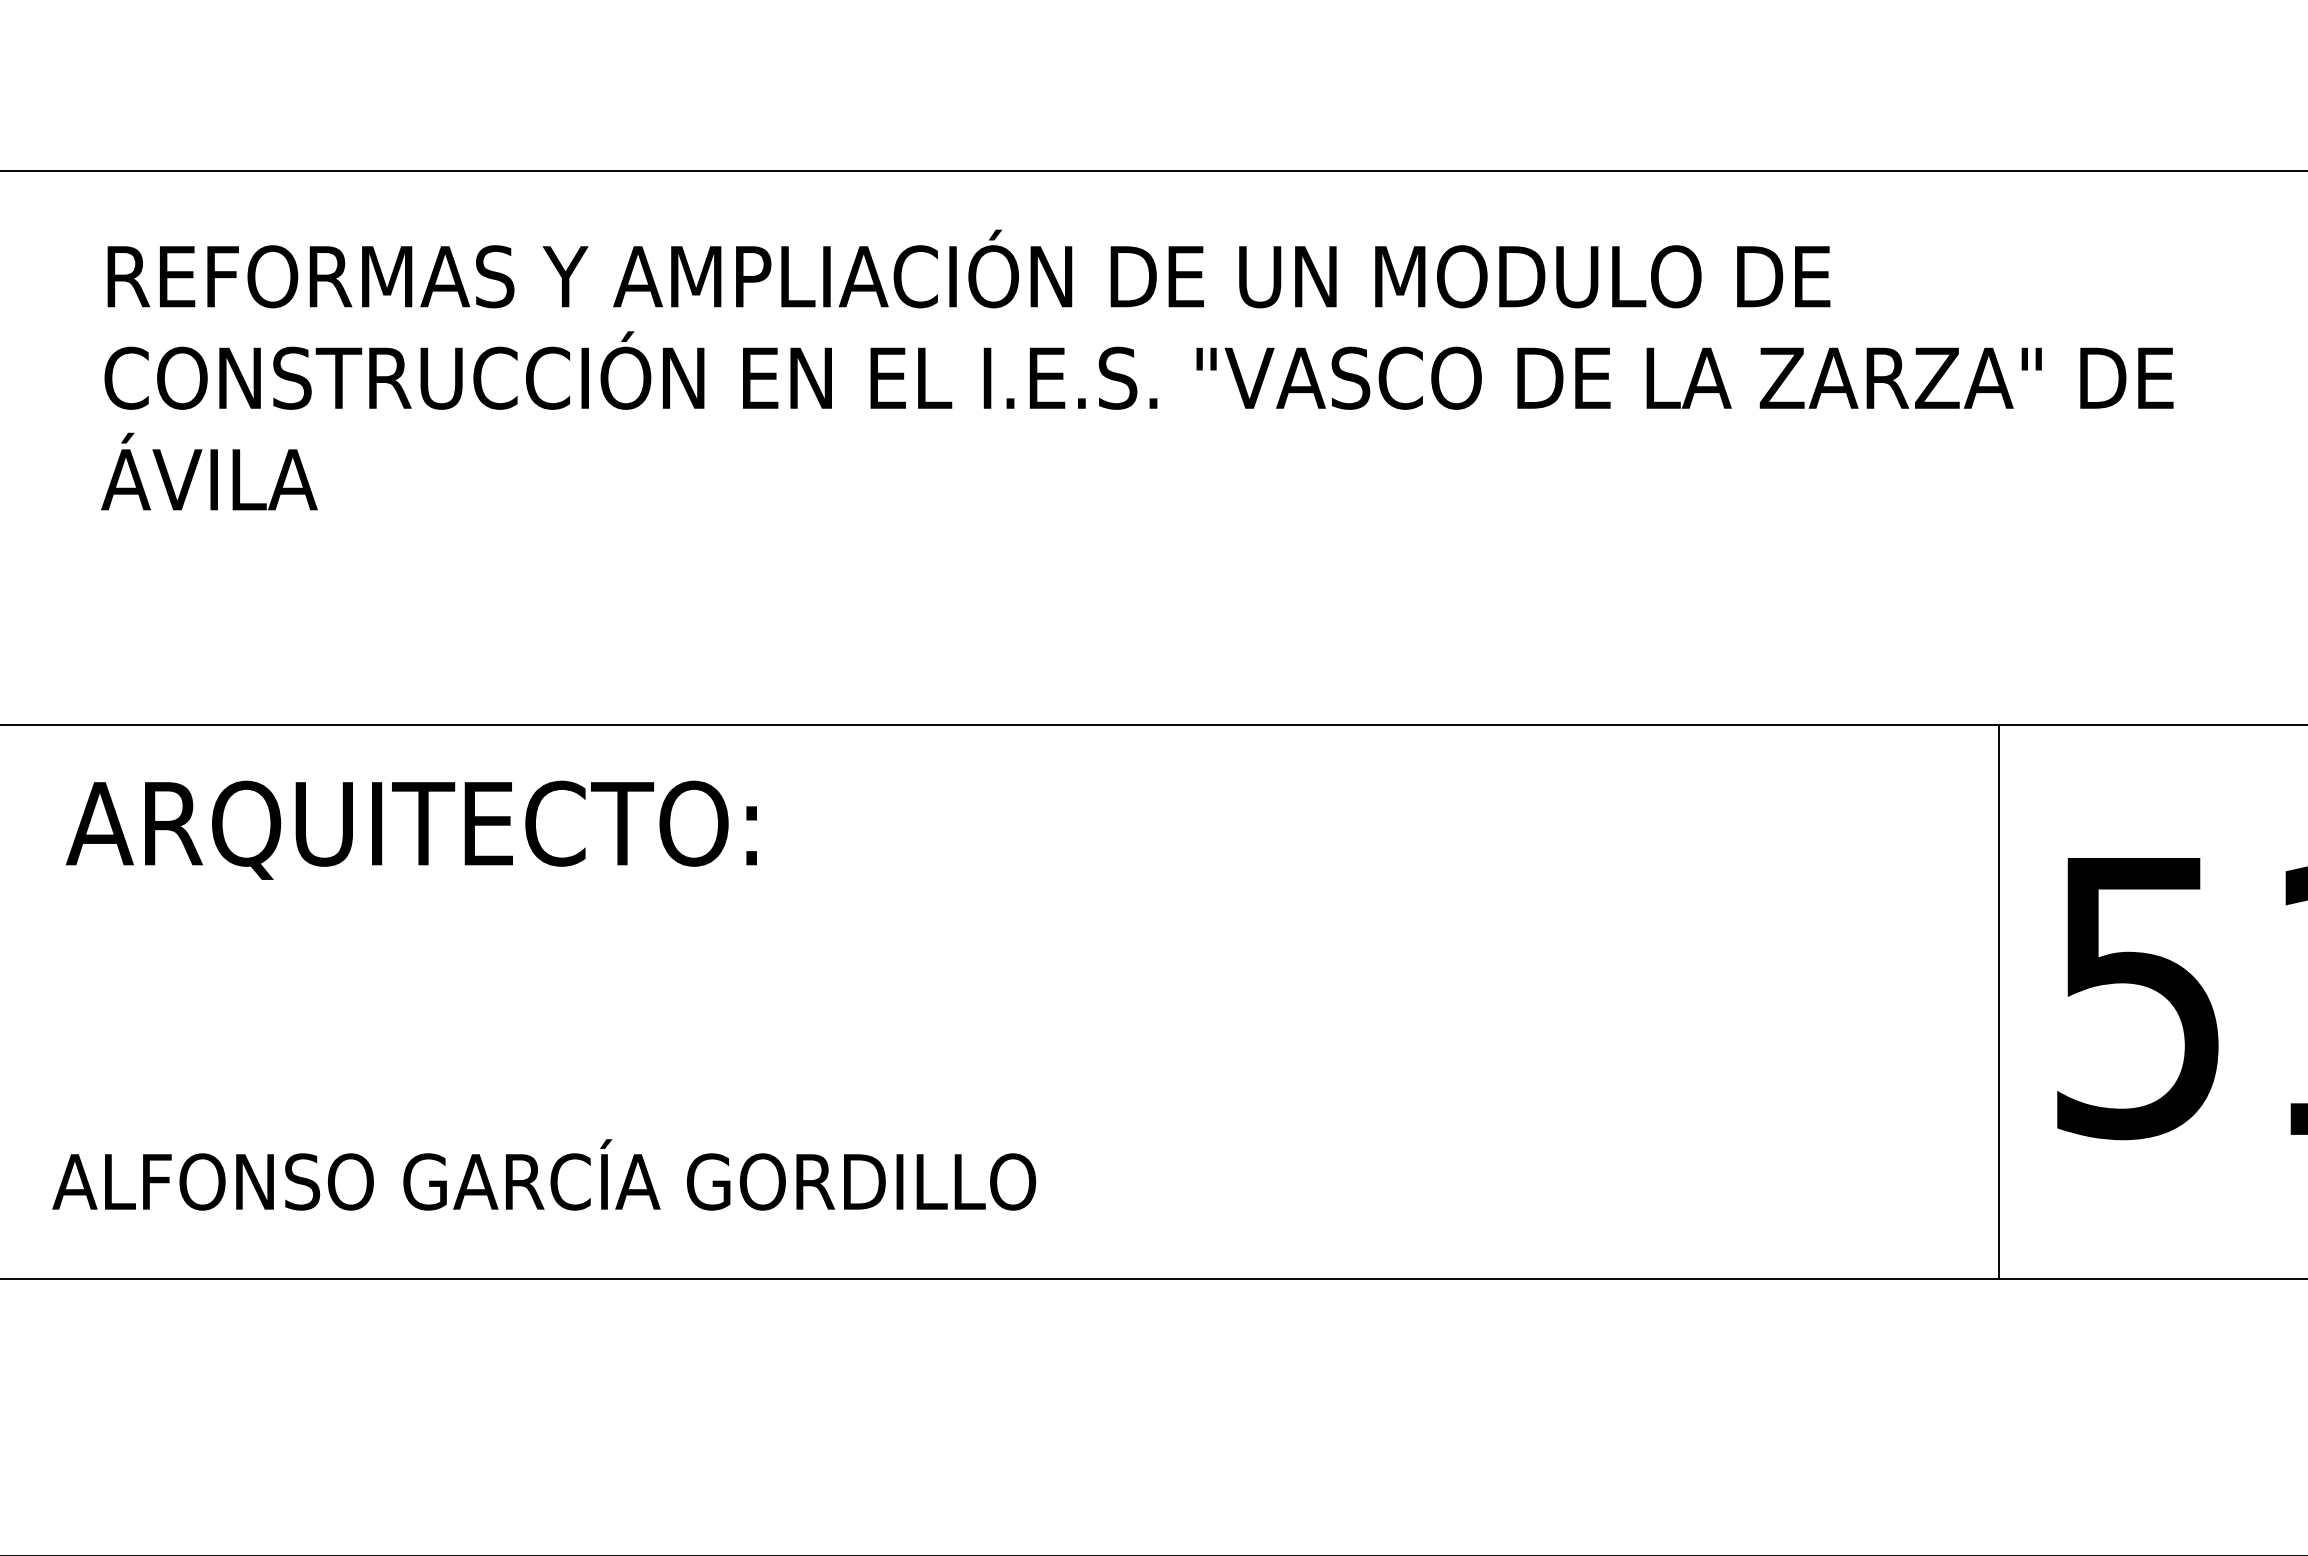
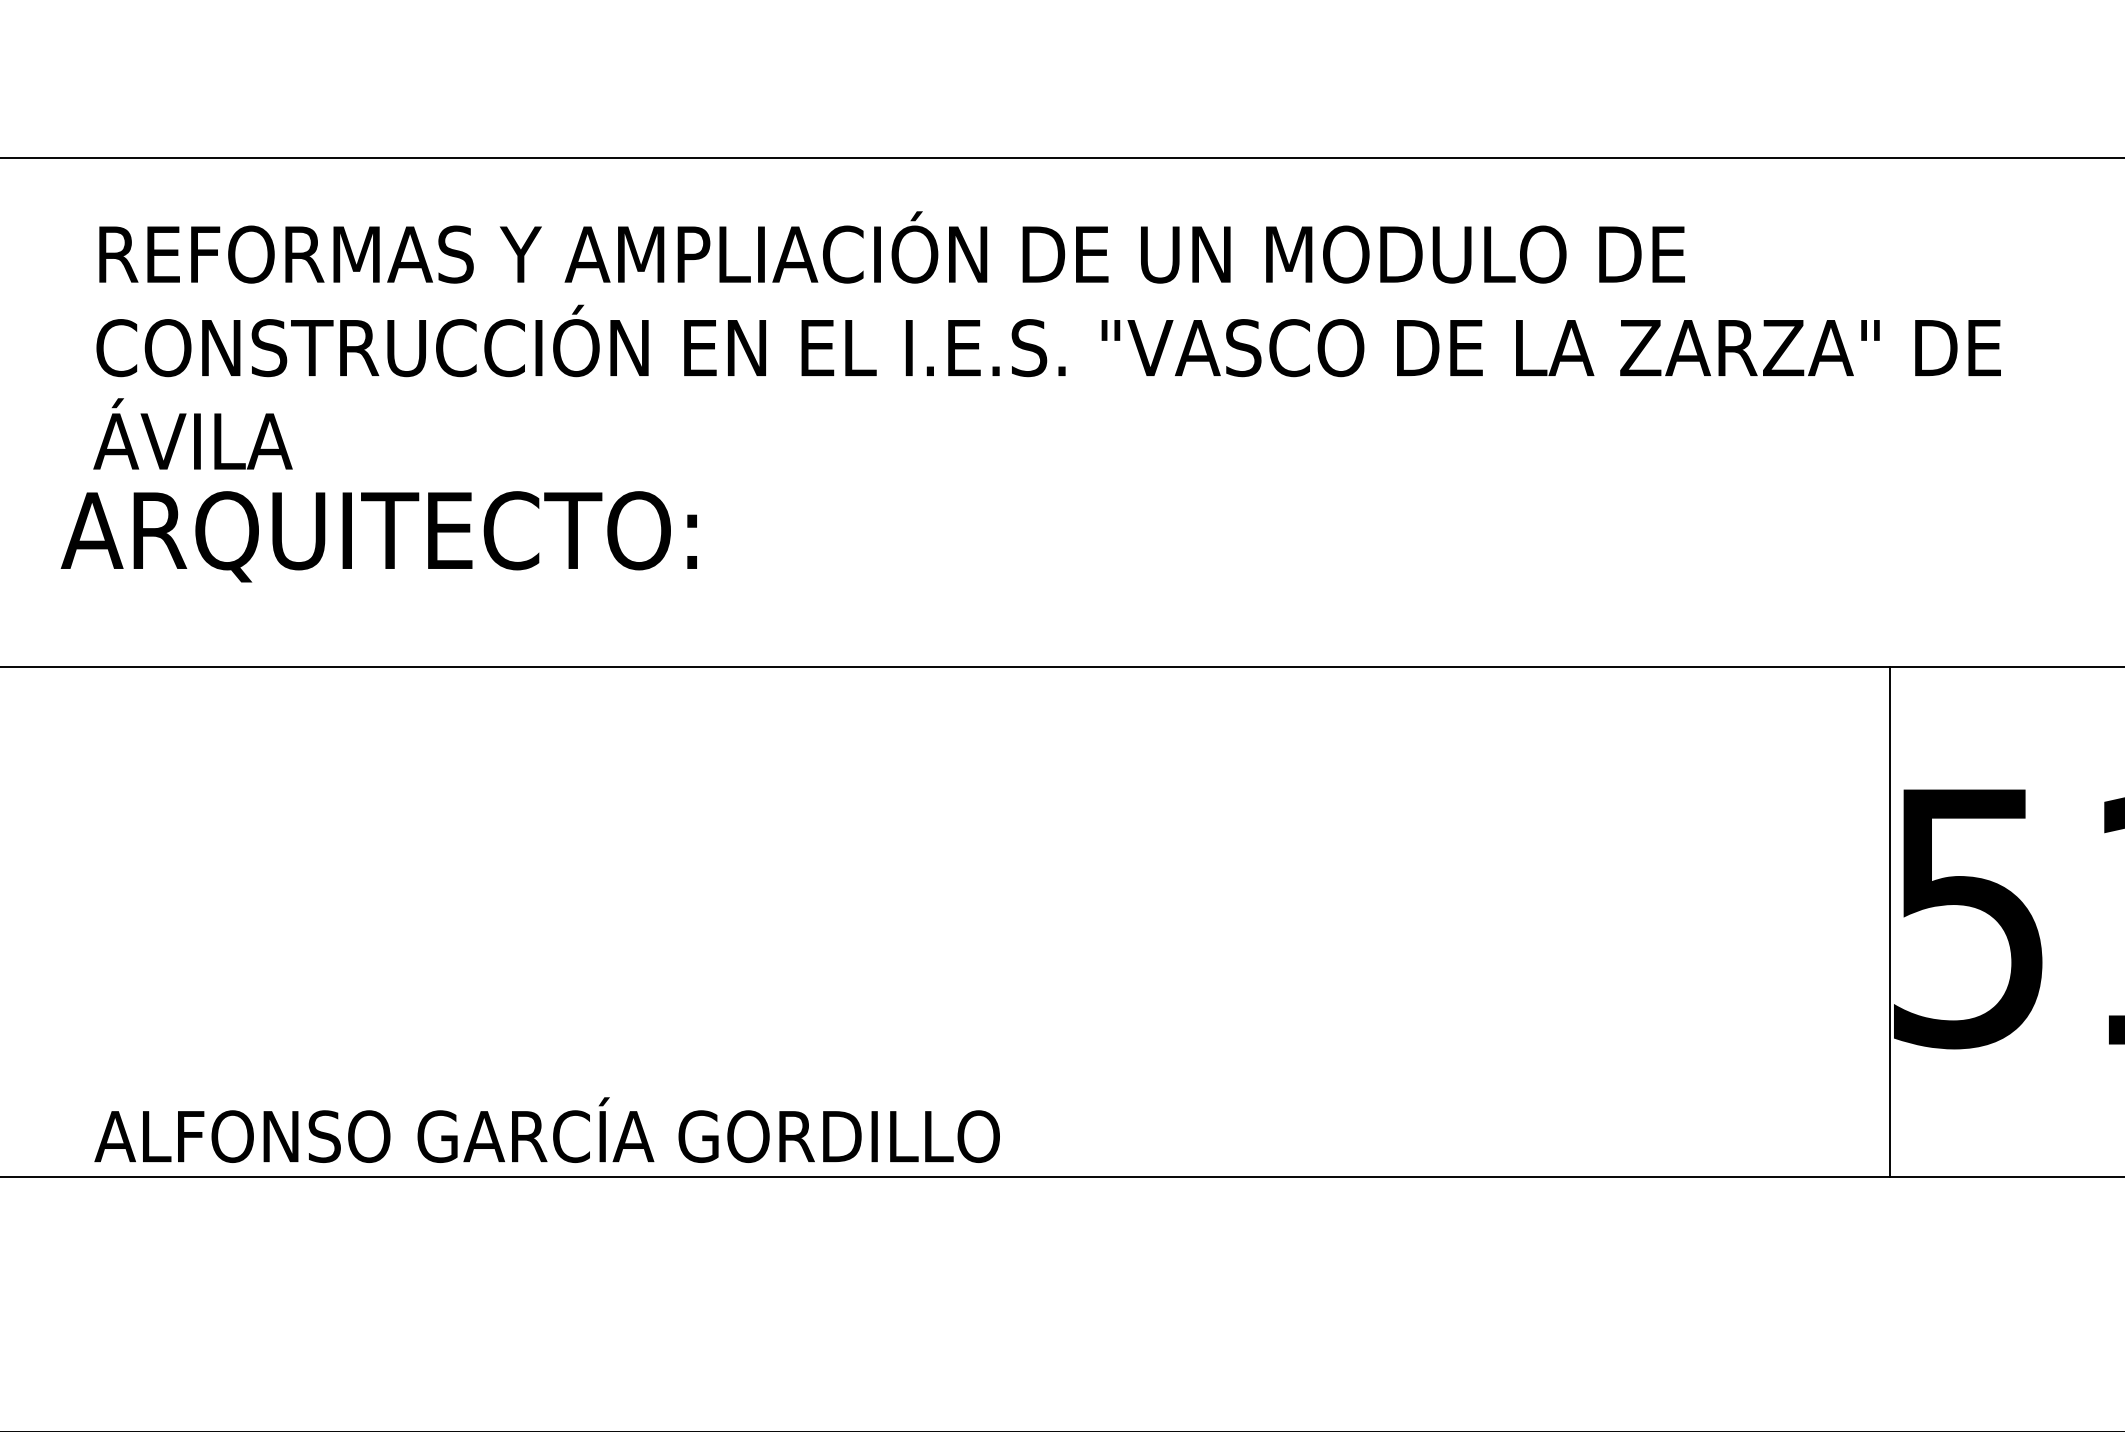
text: (411, 829) -> (379, 536), moved
line: (1999, 1002) -> (1890, 922), moved
text: (544, 1174) -> (547, 1129), moved

